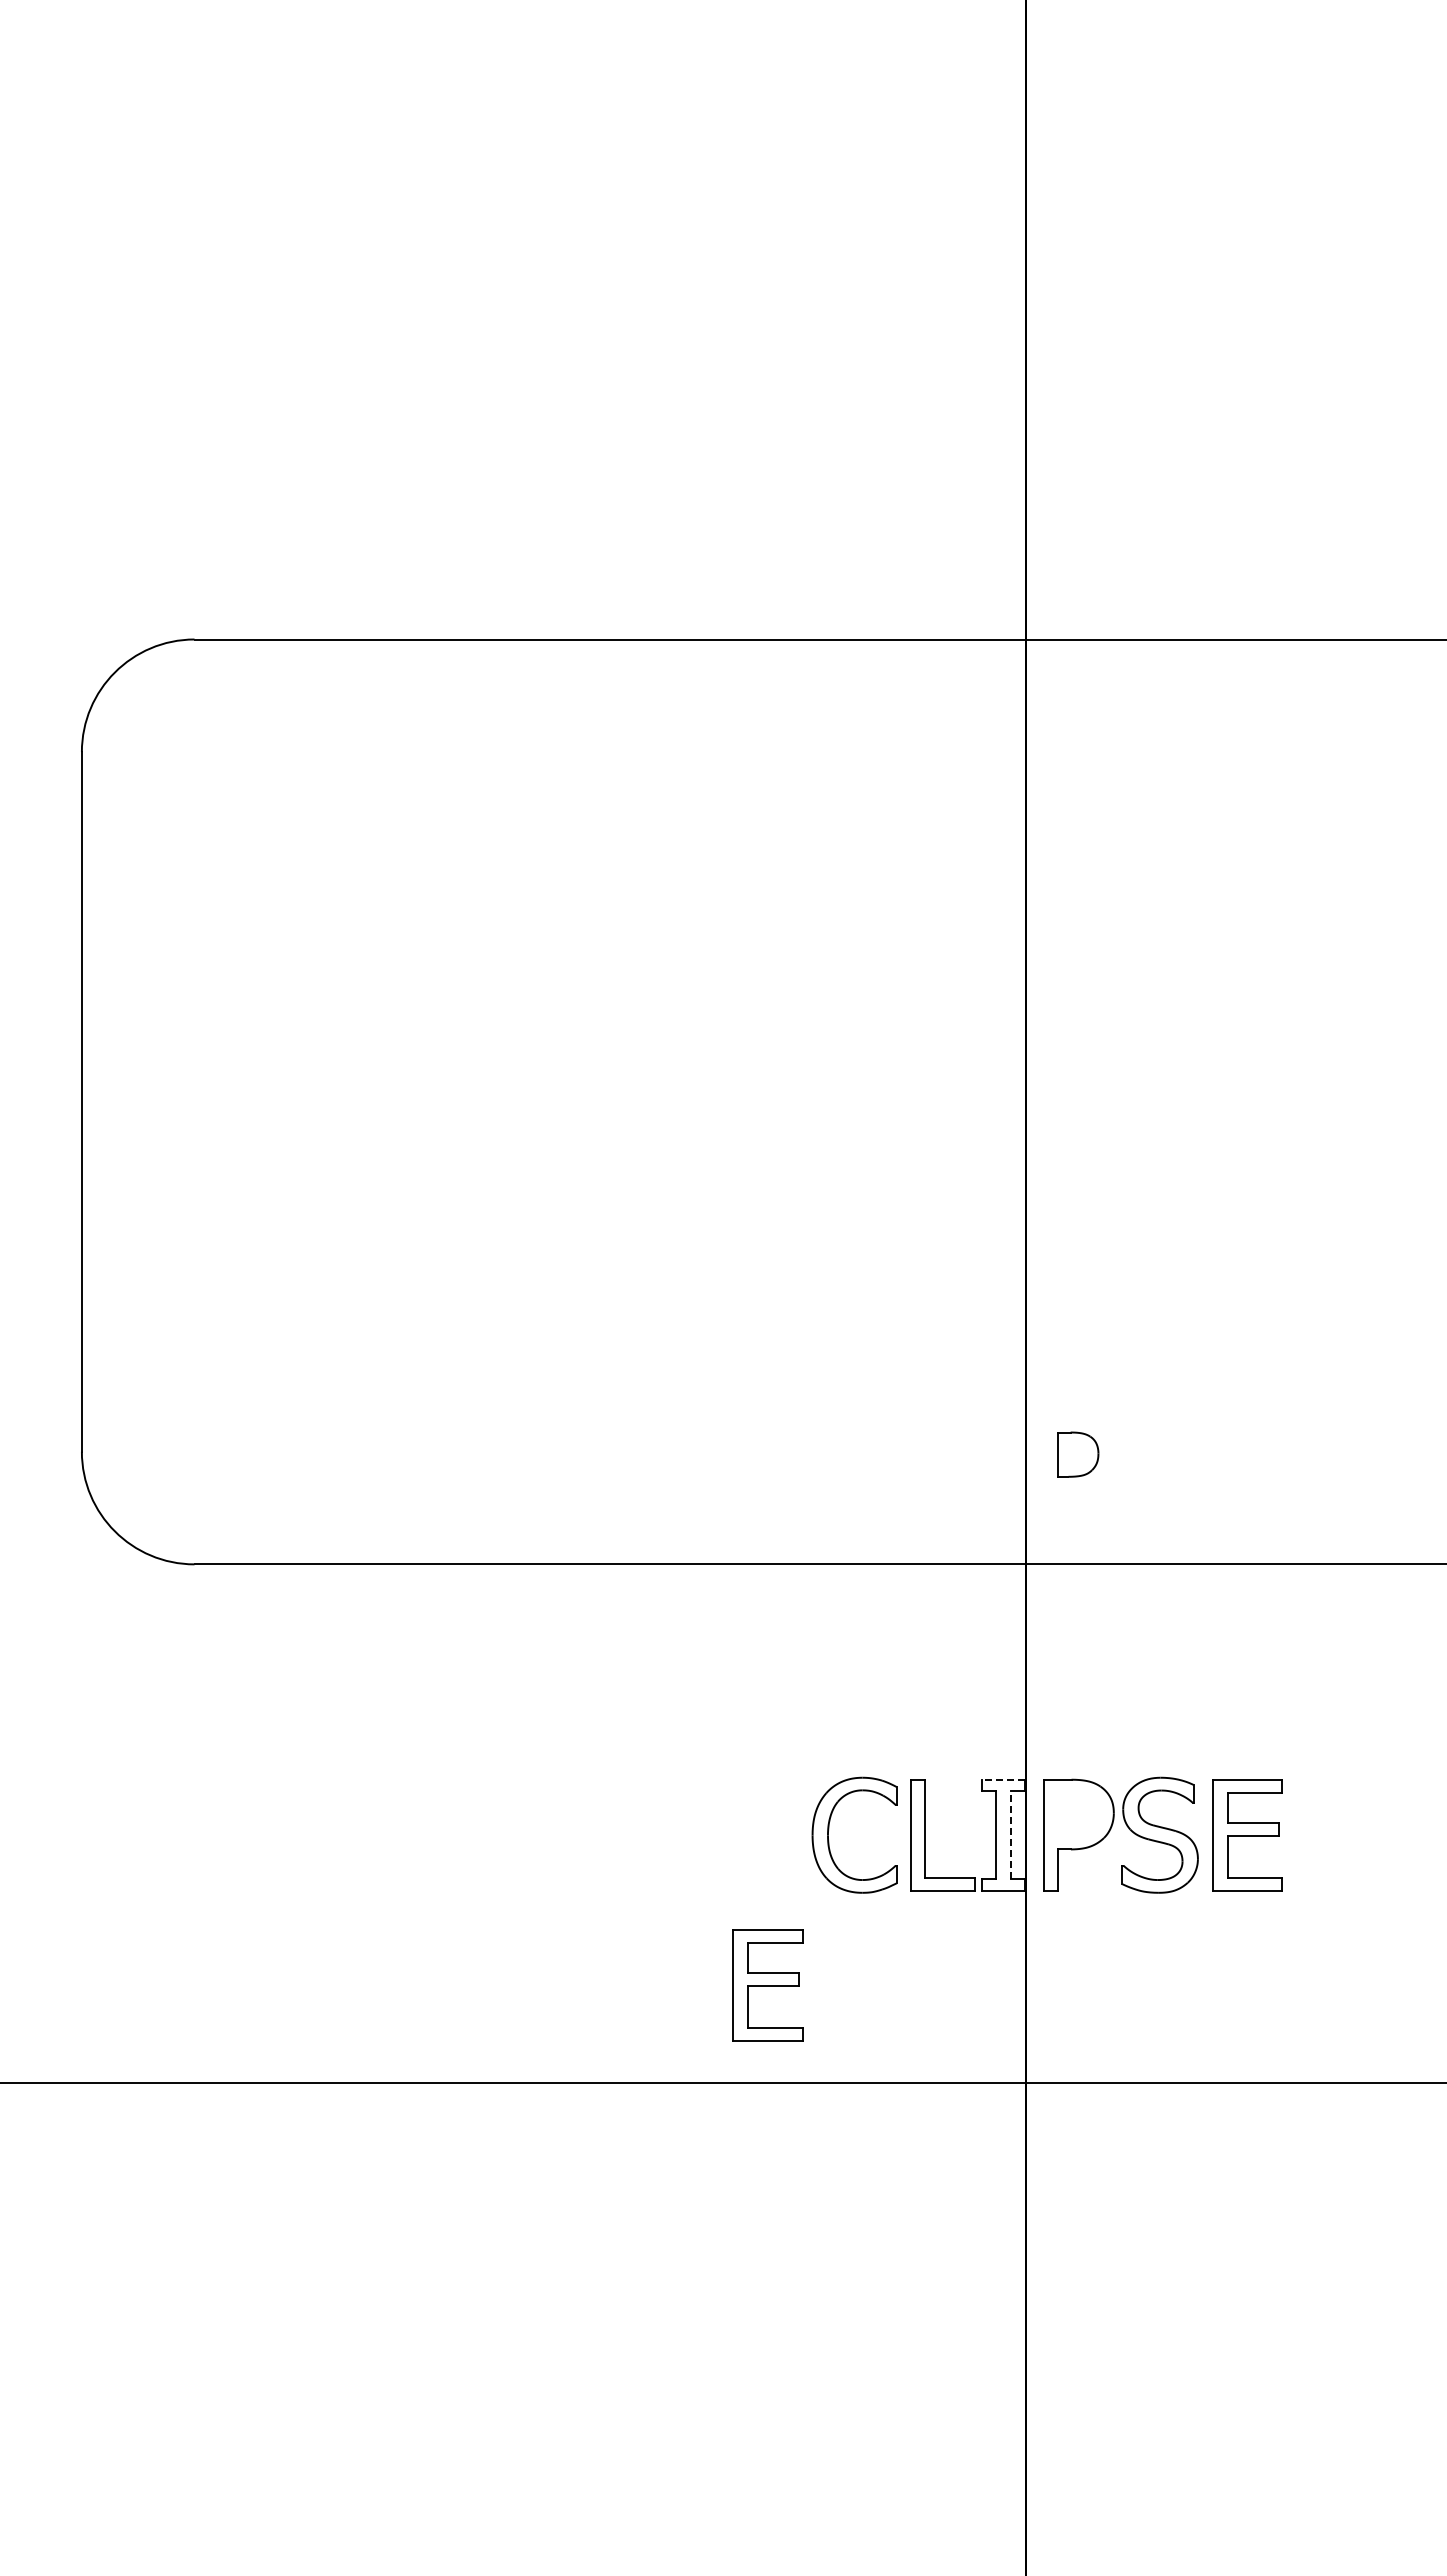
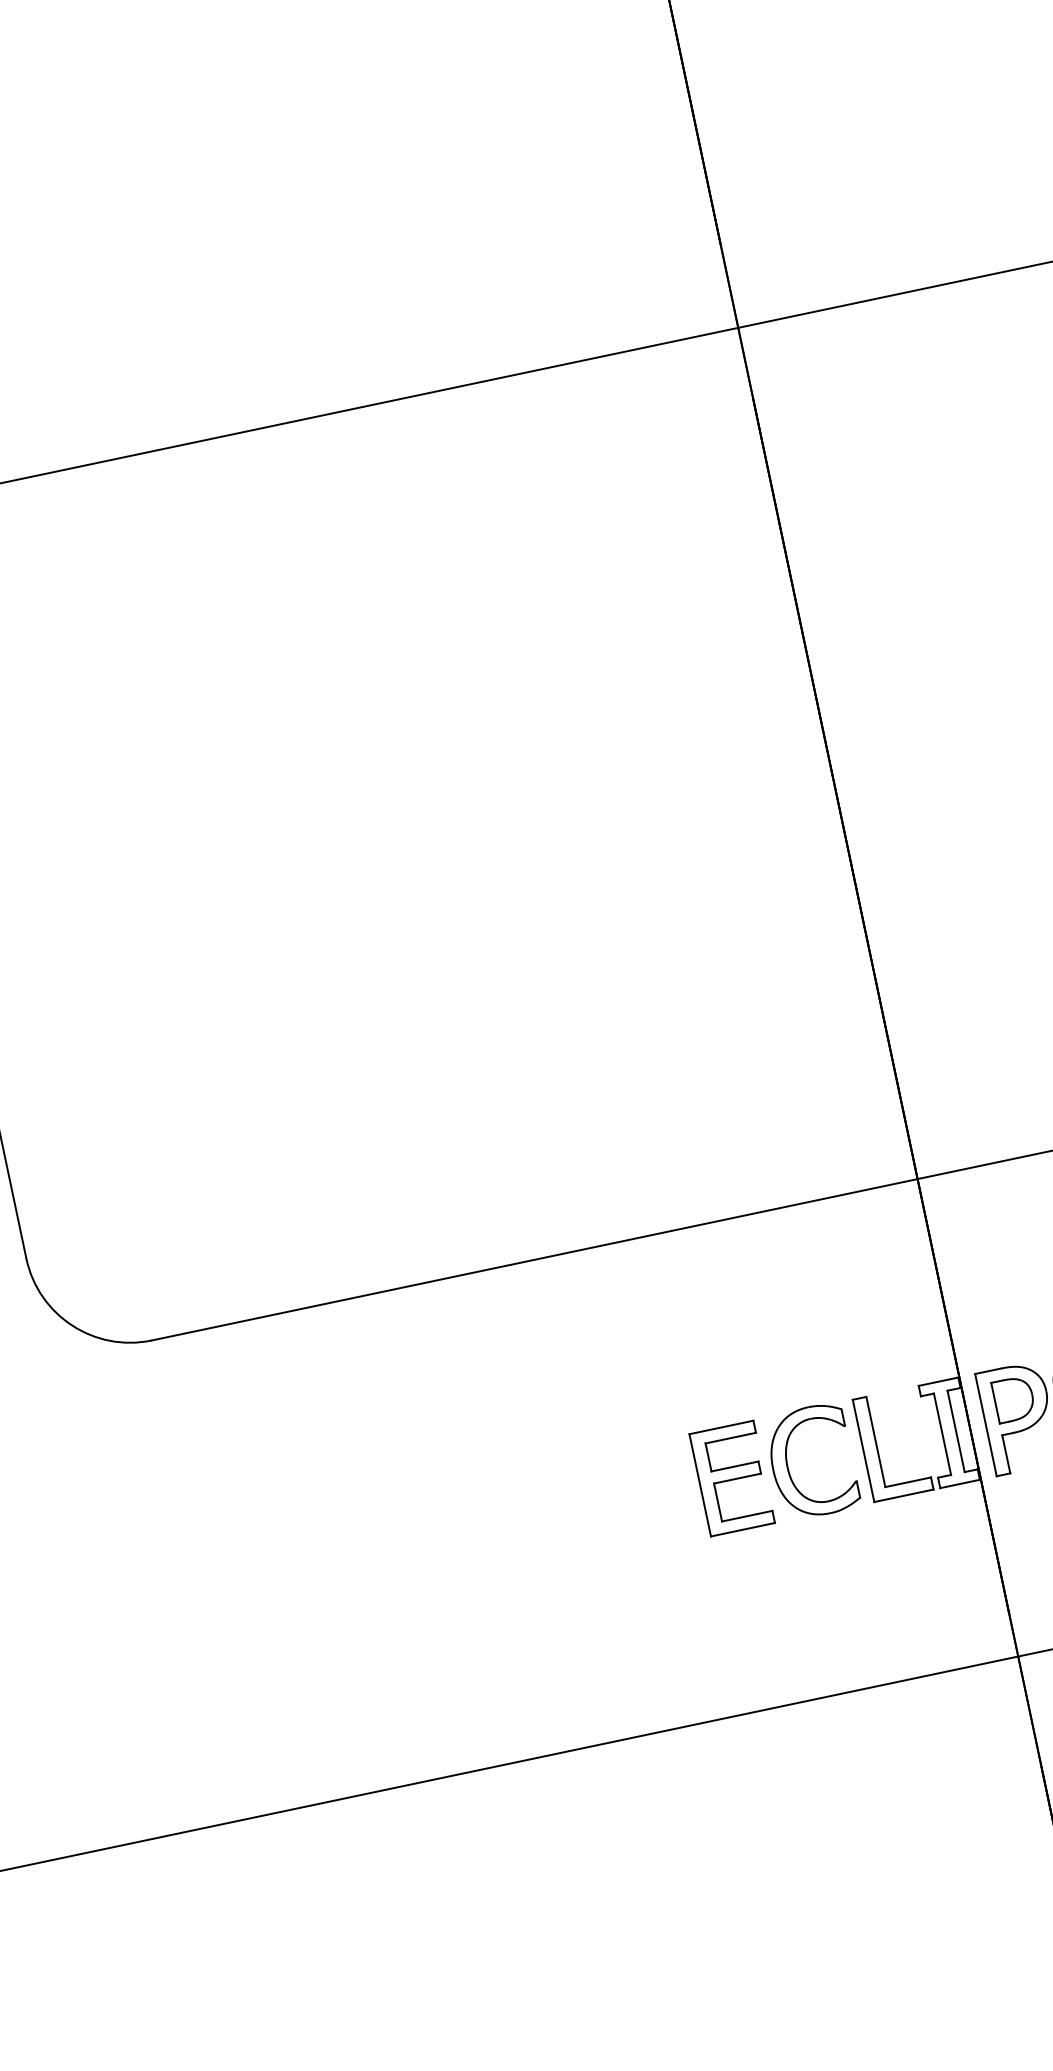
part: (1078, 1454) -> (1014, 1399), moved
line: (1003, 1779) -> (938, 1381), dashed -> solid
line: (1011, 1834) -> (956, 1430), dashed -> solid
part: (767, 1985) -> (731, 1478), moved

